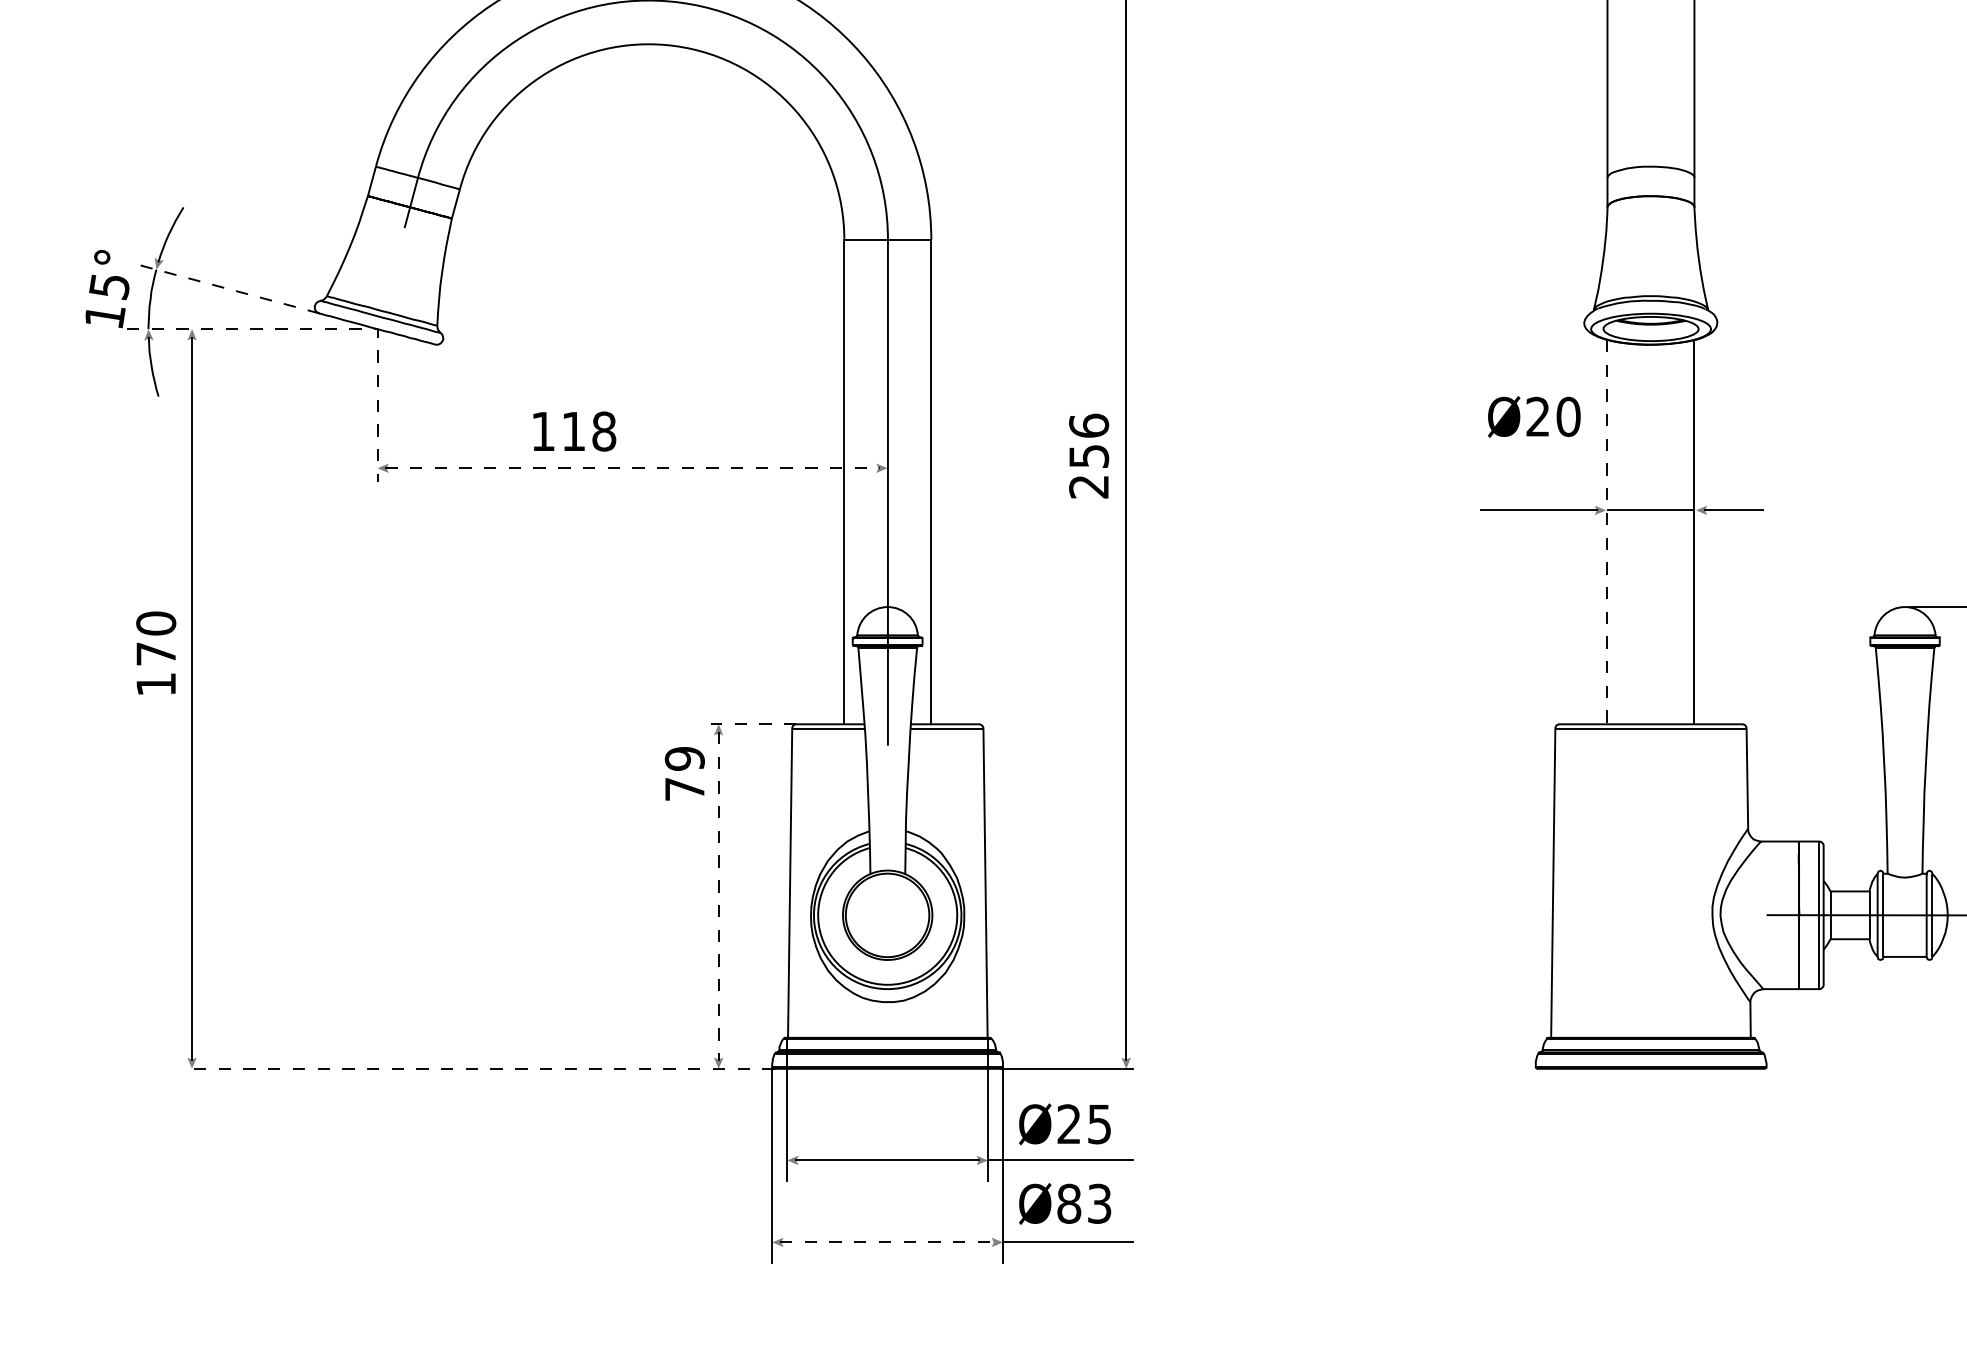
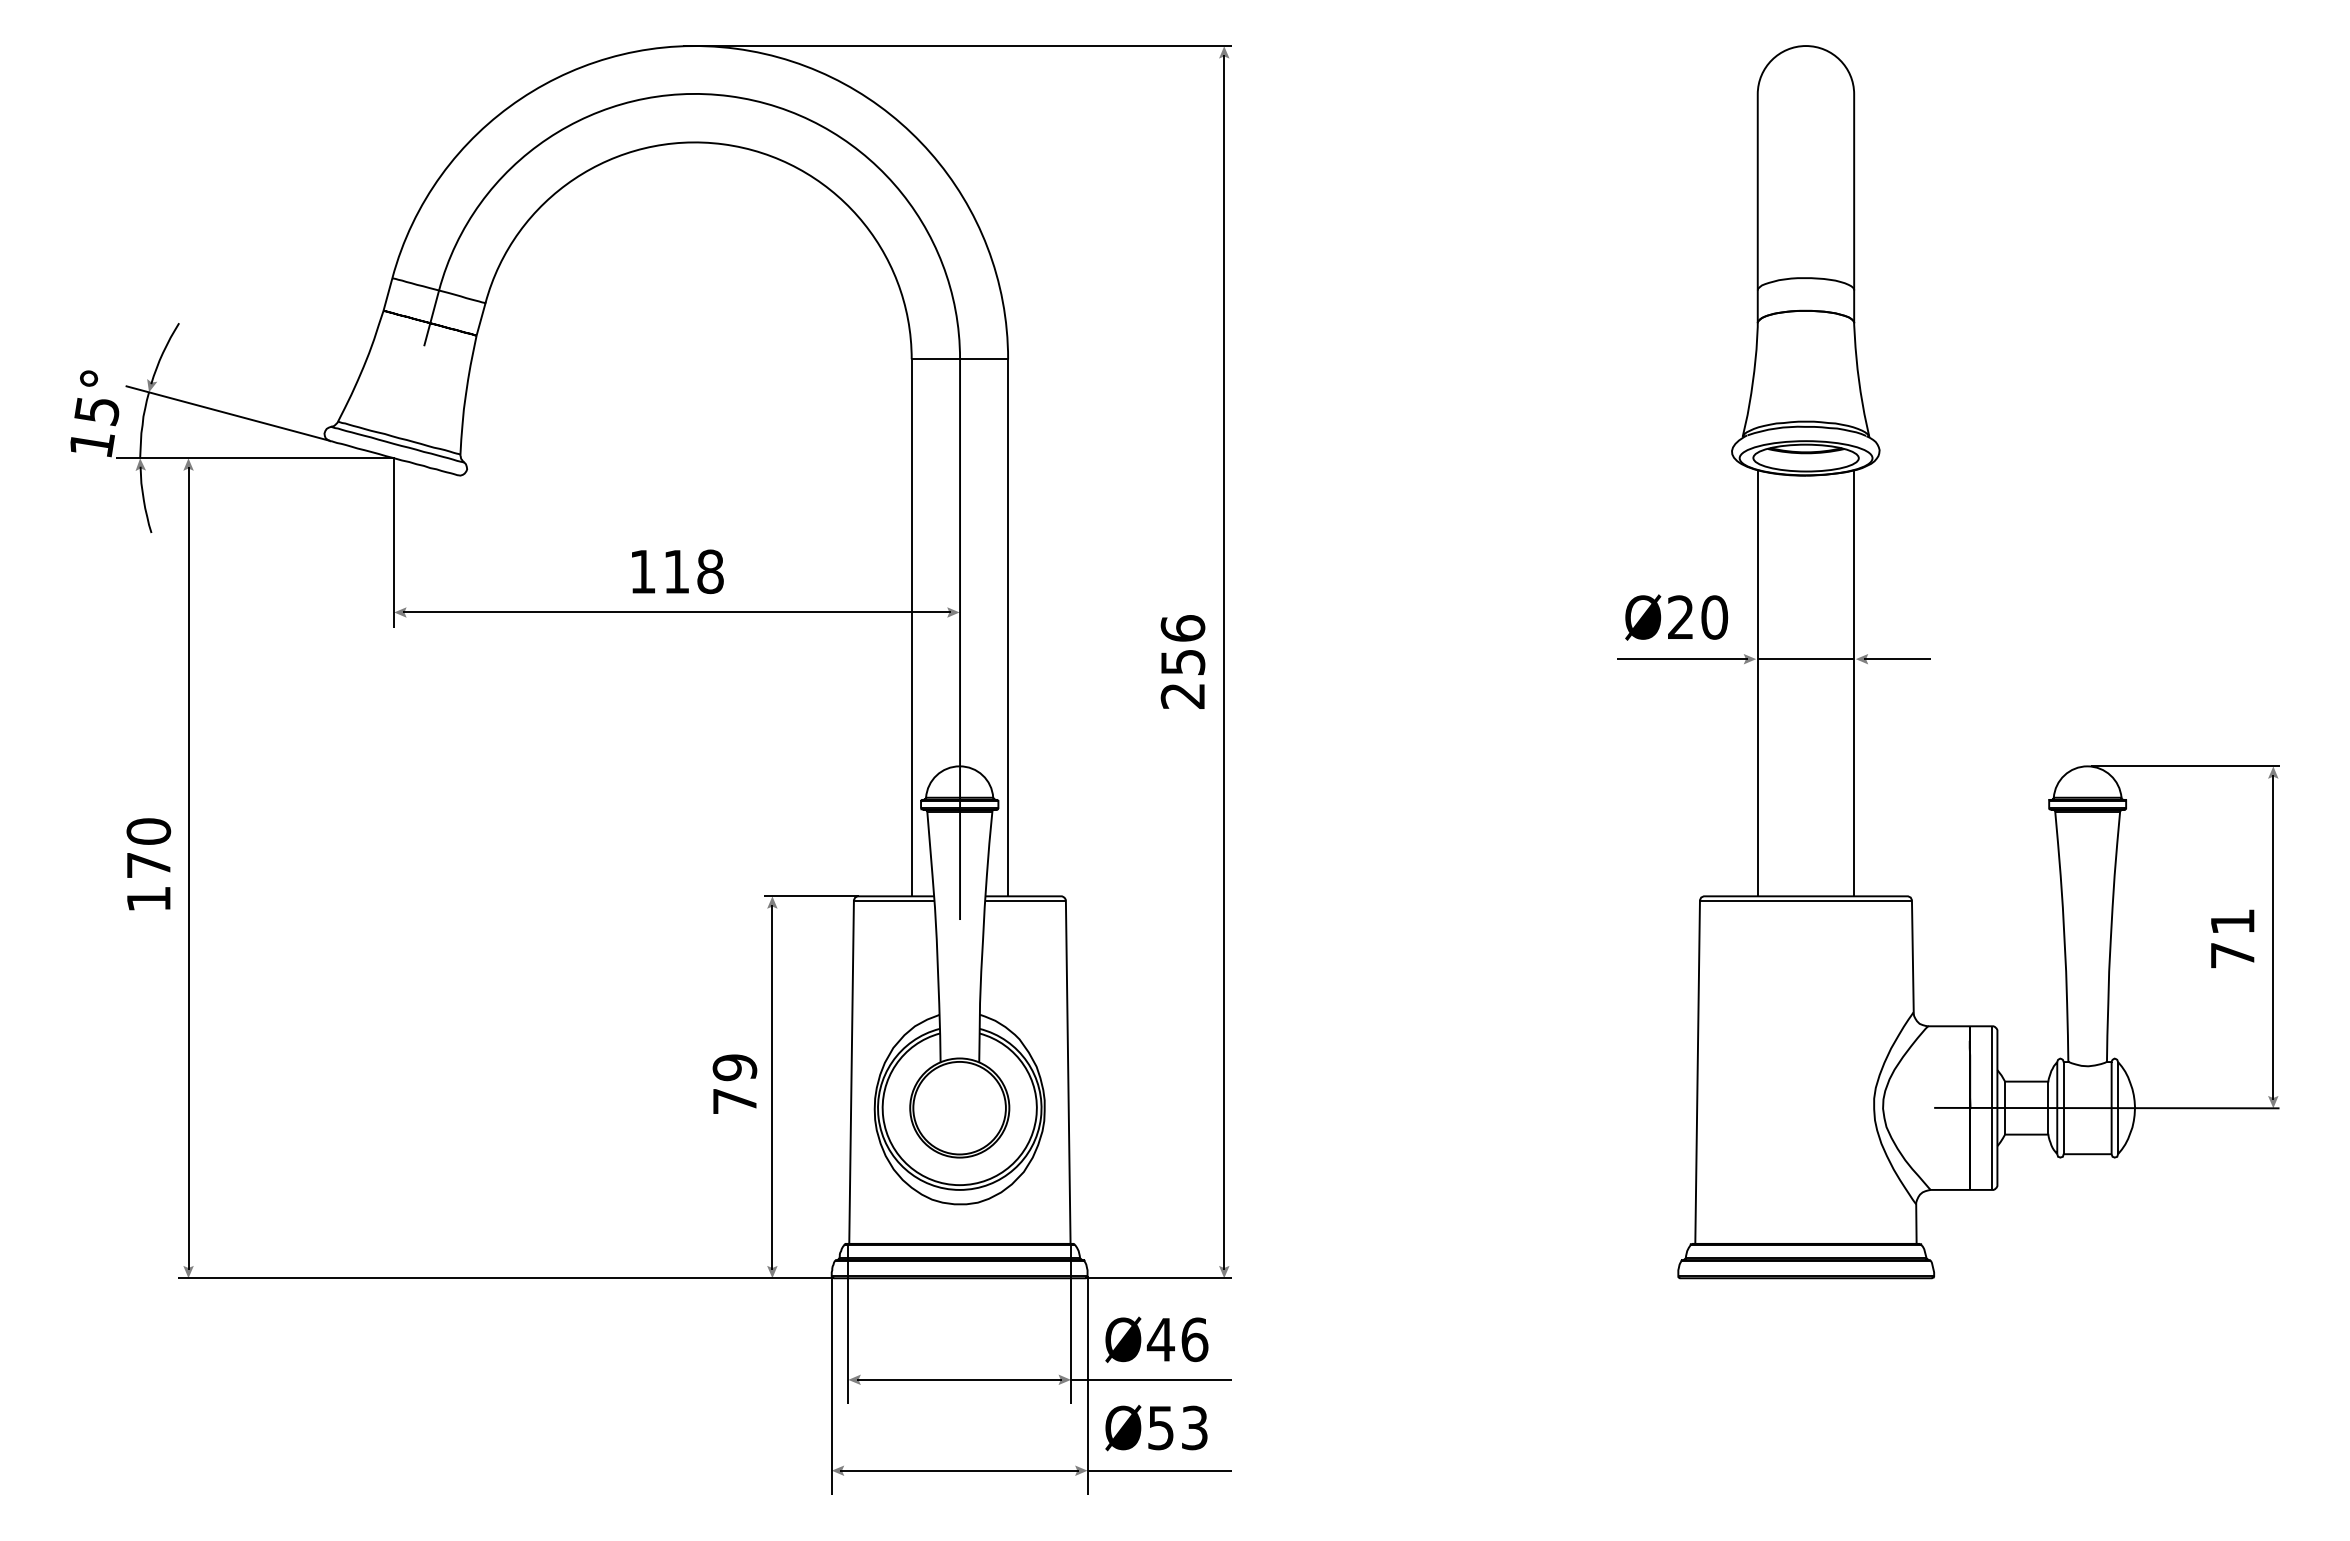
line: (227, 288) -> (227, 413), dashed -> solid
line: (330, 329) -> (341, 458), dashed -> solid
text: (1534, 416) -> (1676, 617), moved
text: (574, 431) -> (677, 571), moved
text: (1088, 455) -> (1182, 661), moved
line: (633, 468) -> (677, 612), dashed -> solid
line: (1607, 532) -> (1757, 683), dashed -> solid
text: (155, 653) -> (148, 864), moved
line: (753, 724) -> (810, 896), dashed -> solid
text: (684, 773) -> (734, 1083), moved
line: (718, 896) -> (772, 1087), dashed -> solid
line: (478, 1069) -> (506, 1278), dashed -> solid
text: (1084, 1124) -> (1177, 1339), Ø25 -> Ø46
text: (1068, 1203) -> (1160, 1427), Ø83 -> Ø53
line: (888, 1242) -> (960, 1470), dashed -> solid

